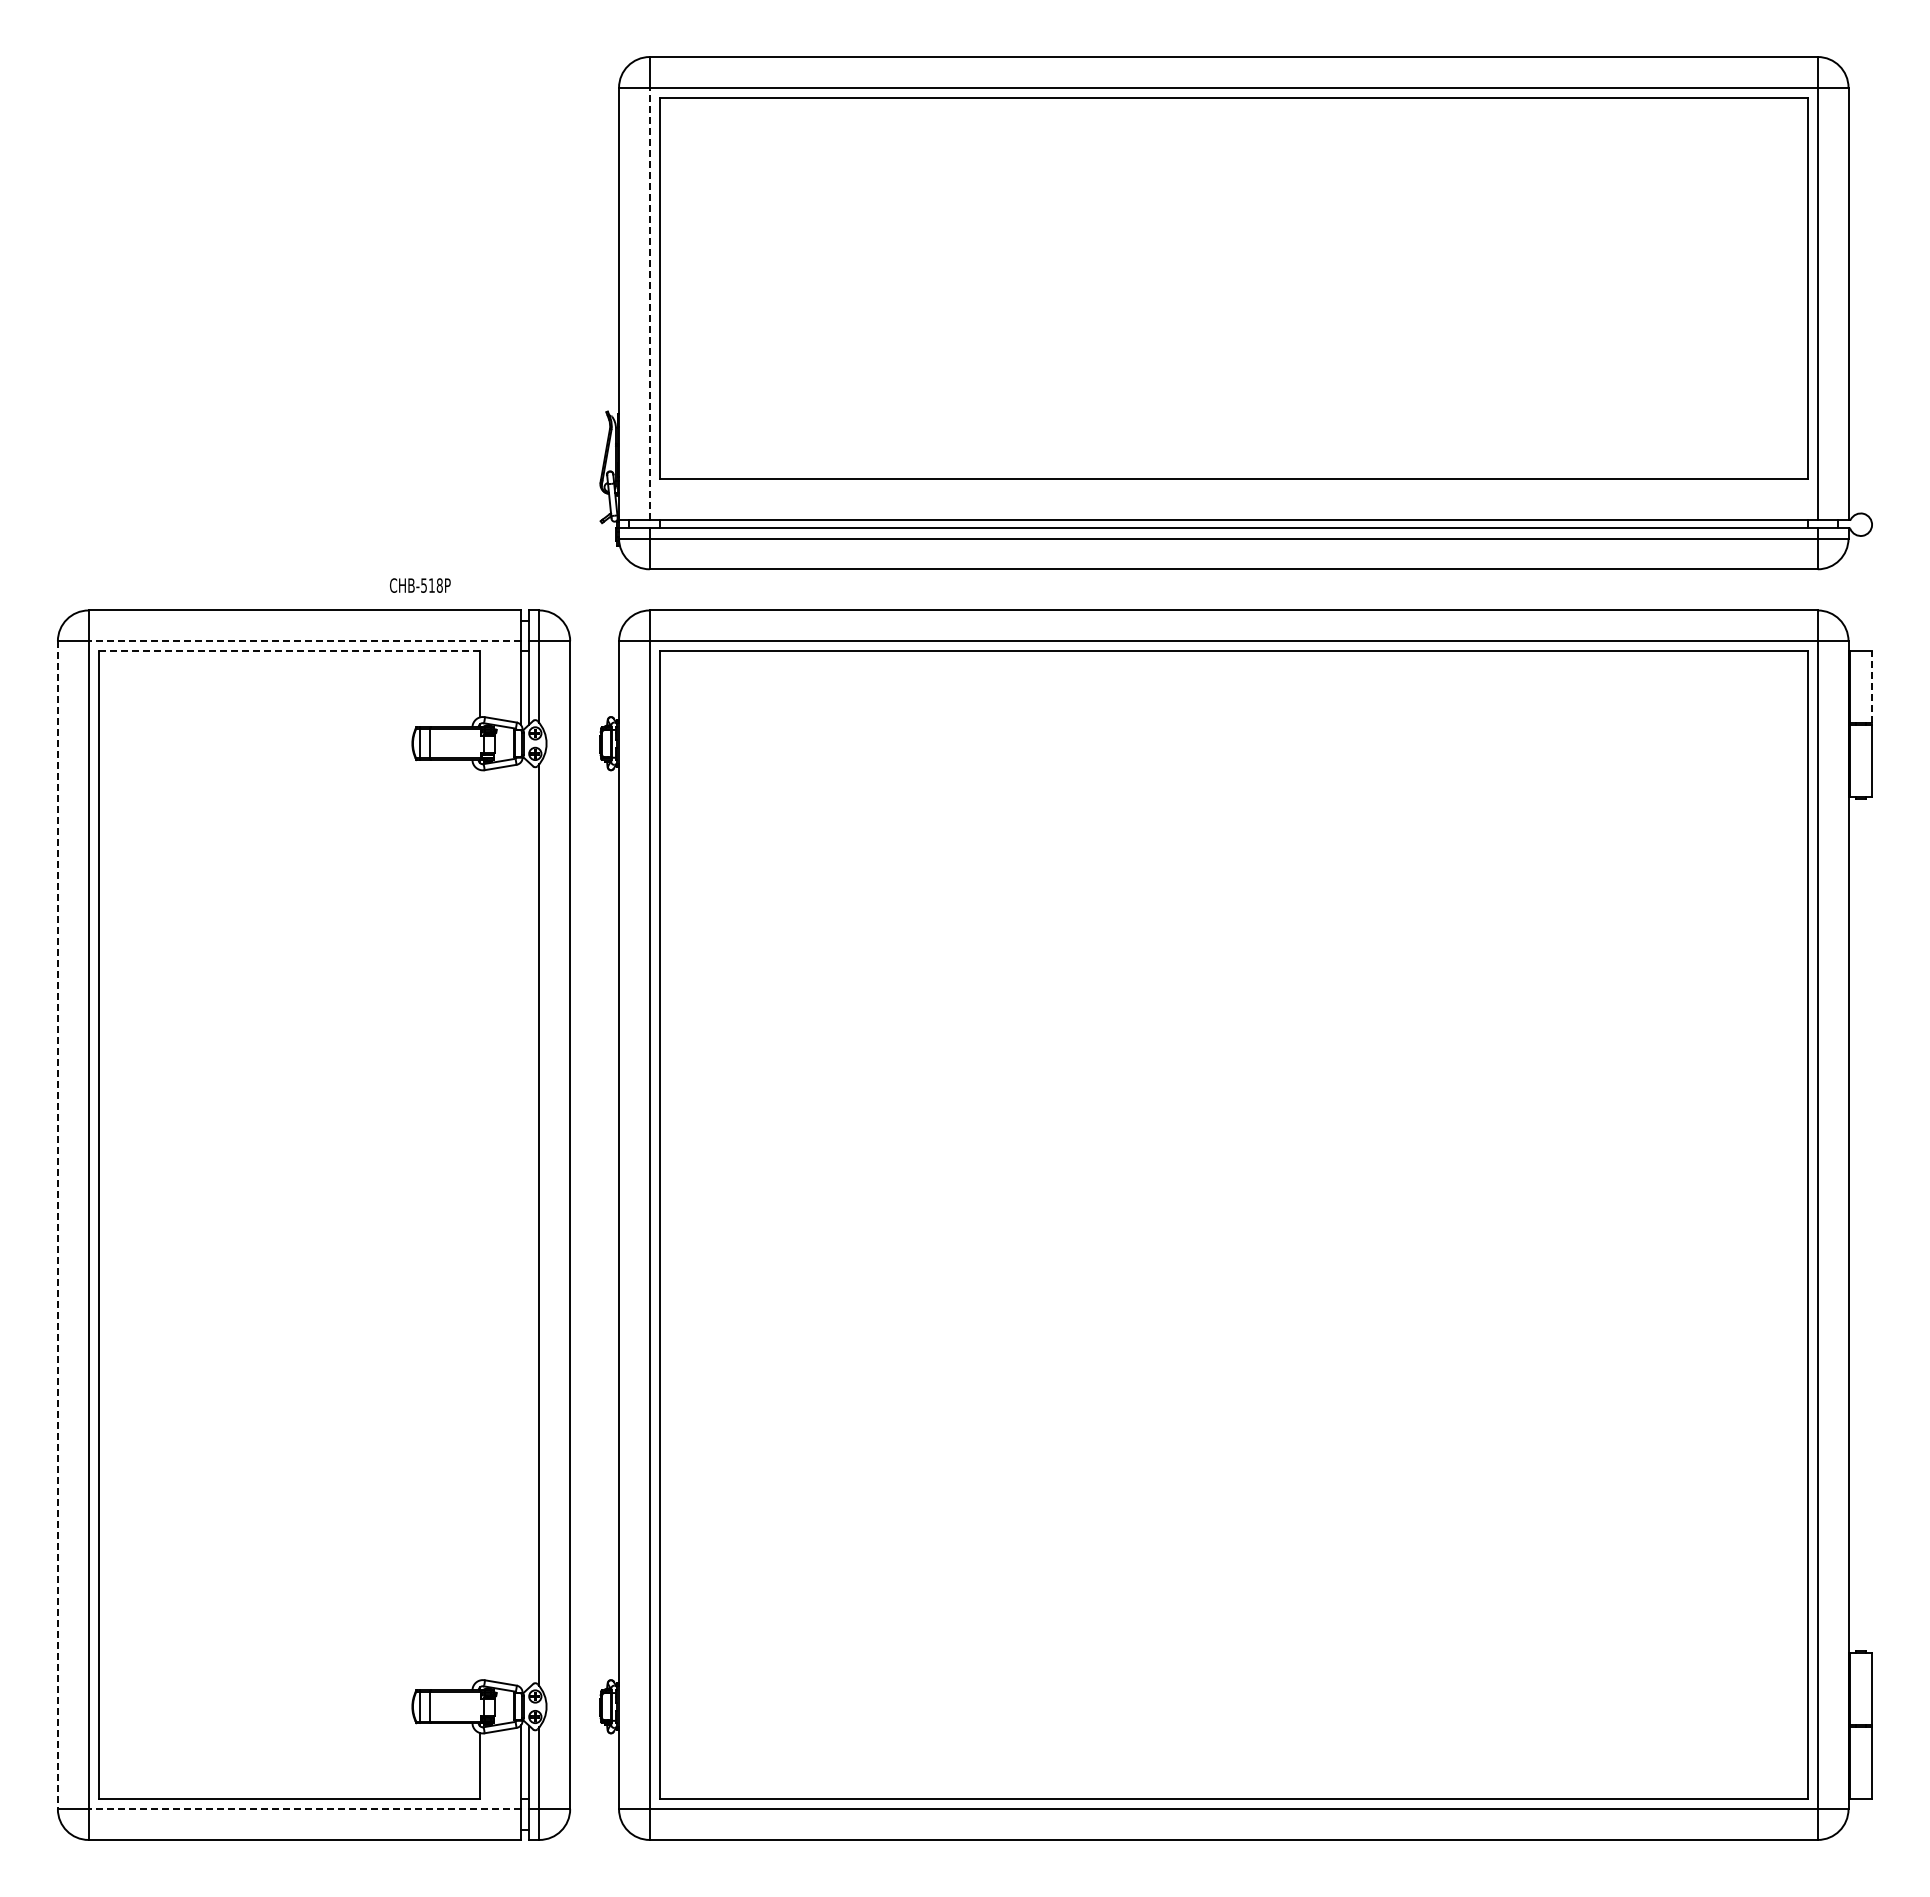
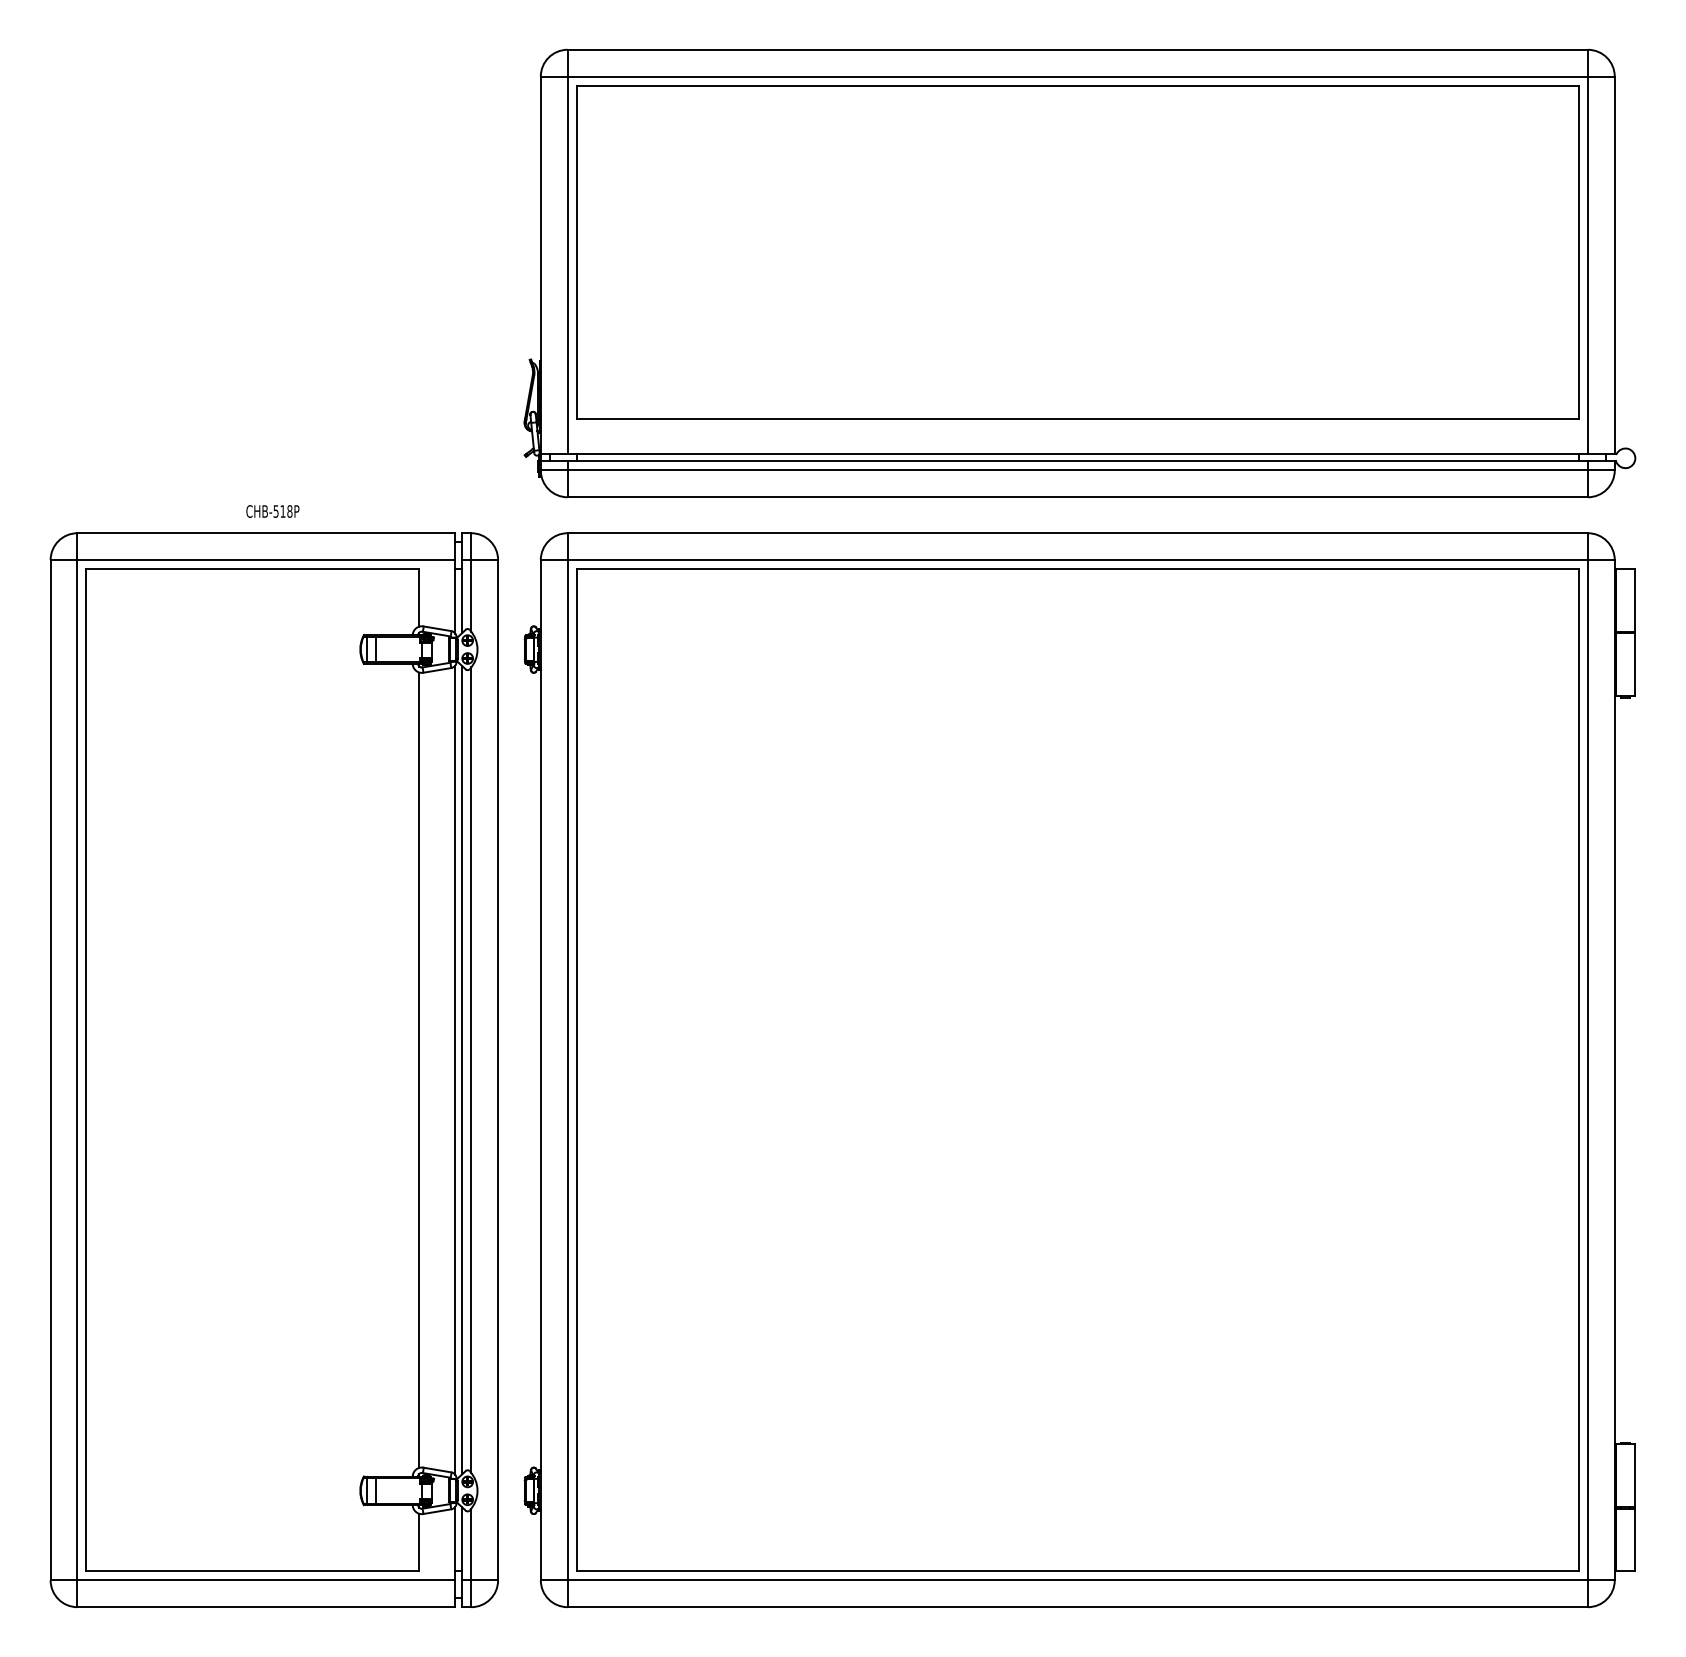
line: (649, 303) -> (567, 265), dashed -> solid
text: (420, 585) -> (273, 511), moved
line: (304, 641) -> (266, 560), dashed -> solid
line: (289, 651) -> (252, 569), dashed -> solid
line: (1872, 687) -> (1635, 600), dashed -> solid
line: (480, 1224) -> (419, 1069), added
line: (529, 1224) -> (462, 1069), added
line: (57, 1225) -> (50, 1070), dashed -> solid
line: (521, 1225) -> (455, 1070), added
line: (304, 1809) -> (266, 1580), dashed -> solid

